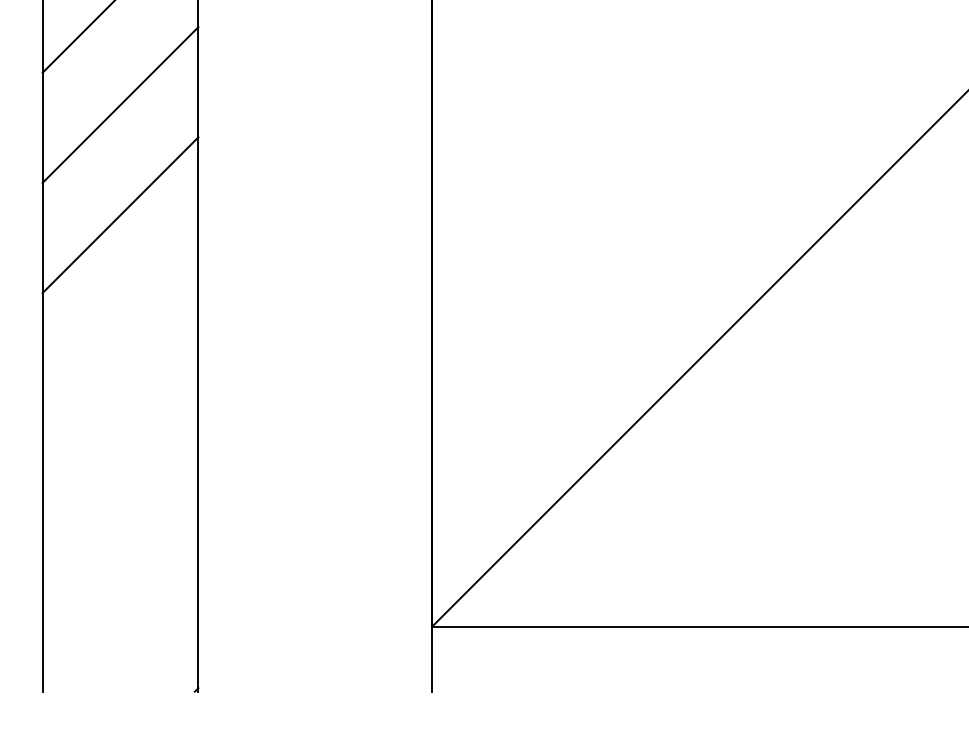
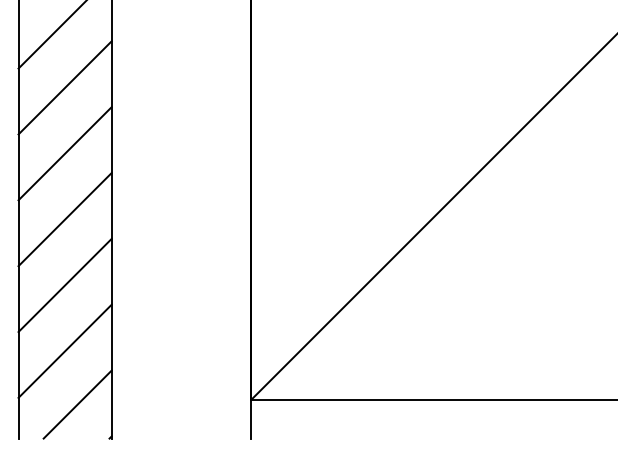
line: (119, 325) -> (64, 219), added
line: (119, 435) -> (64, 285), added
line: (119, 544) -> (64, 350), added
line: (141, 634) -> (77, 404), added

